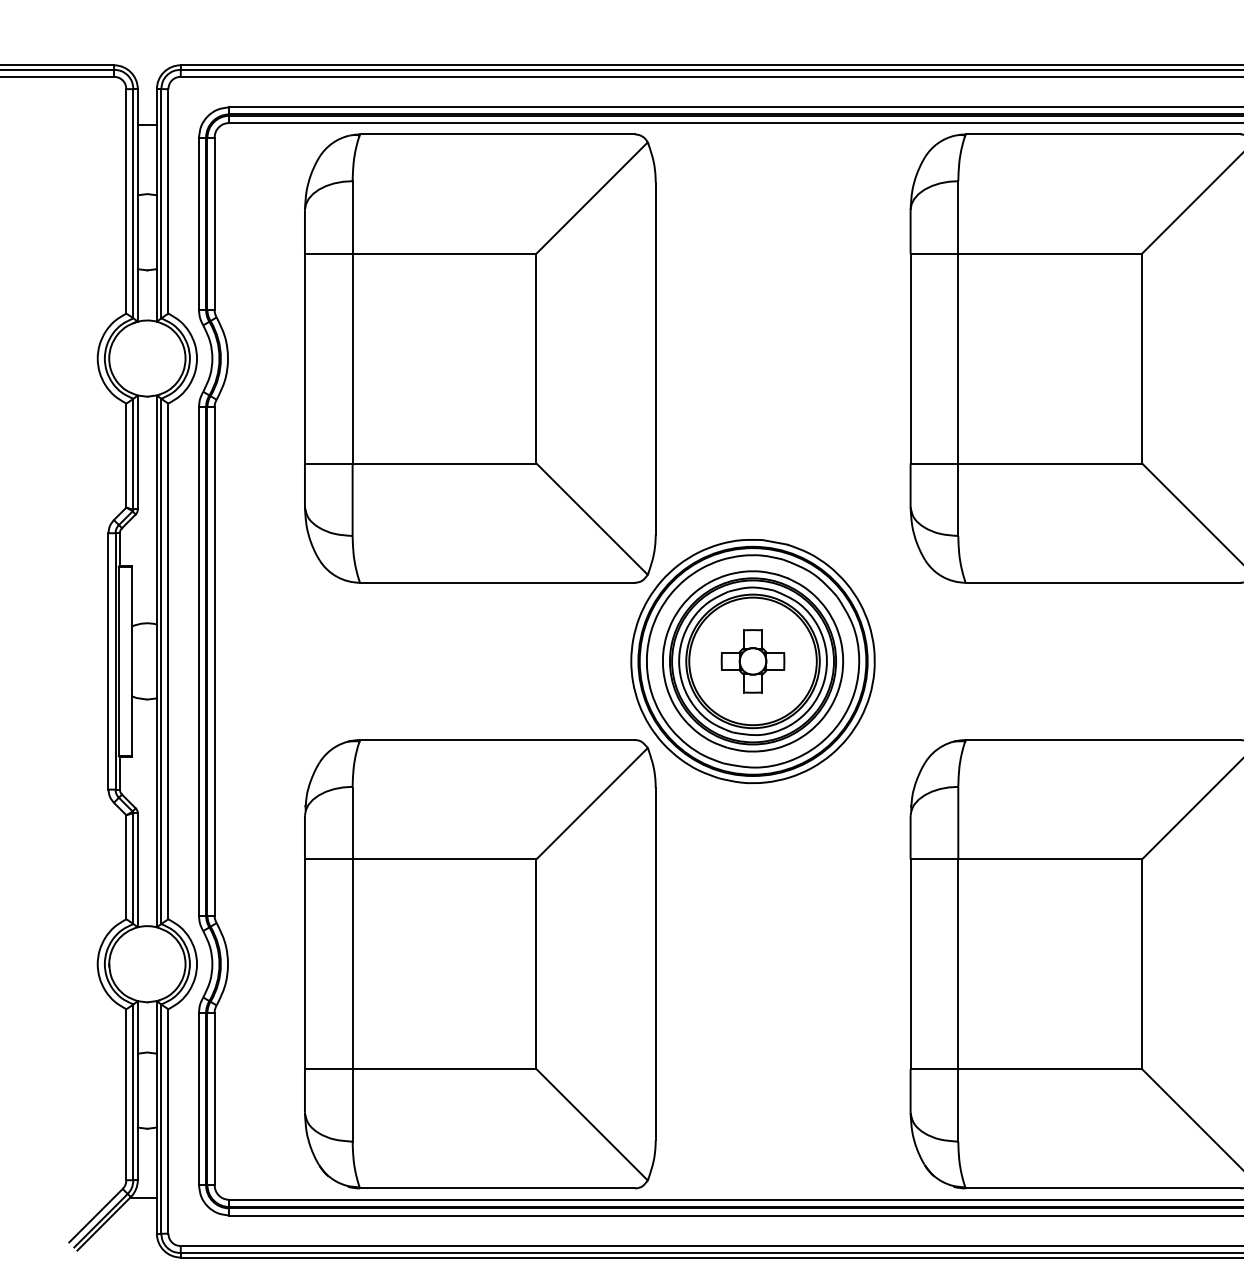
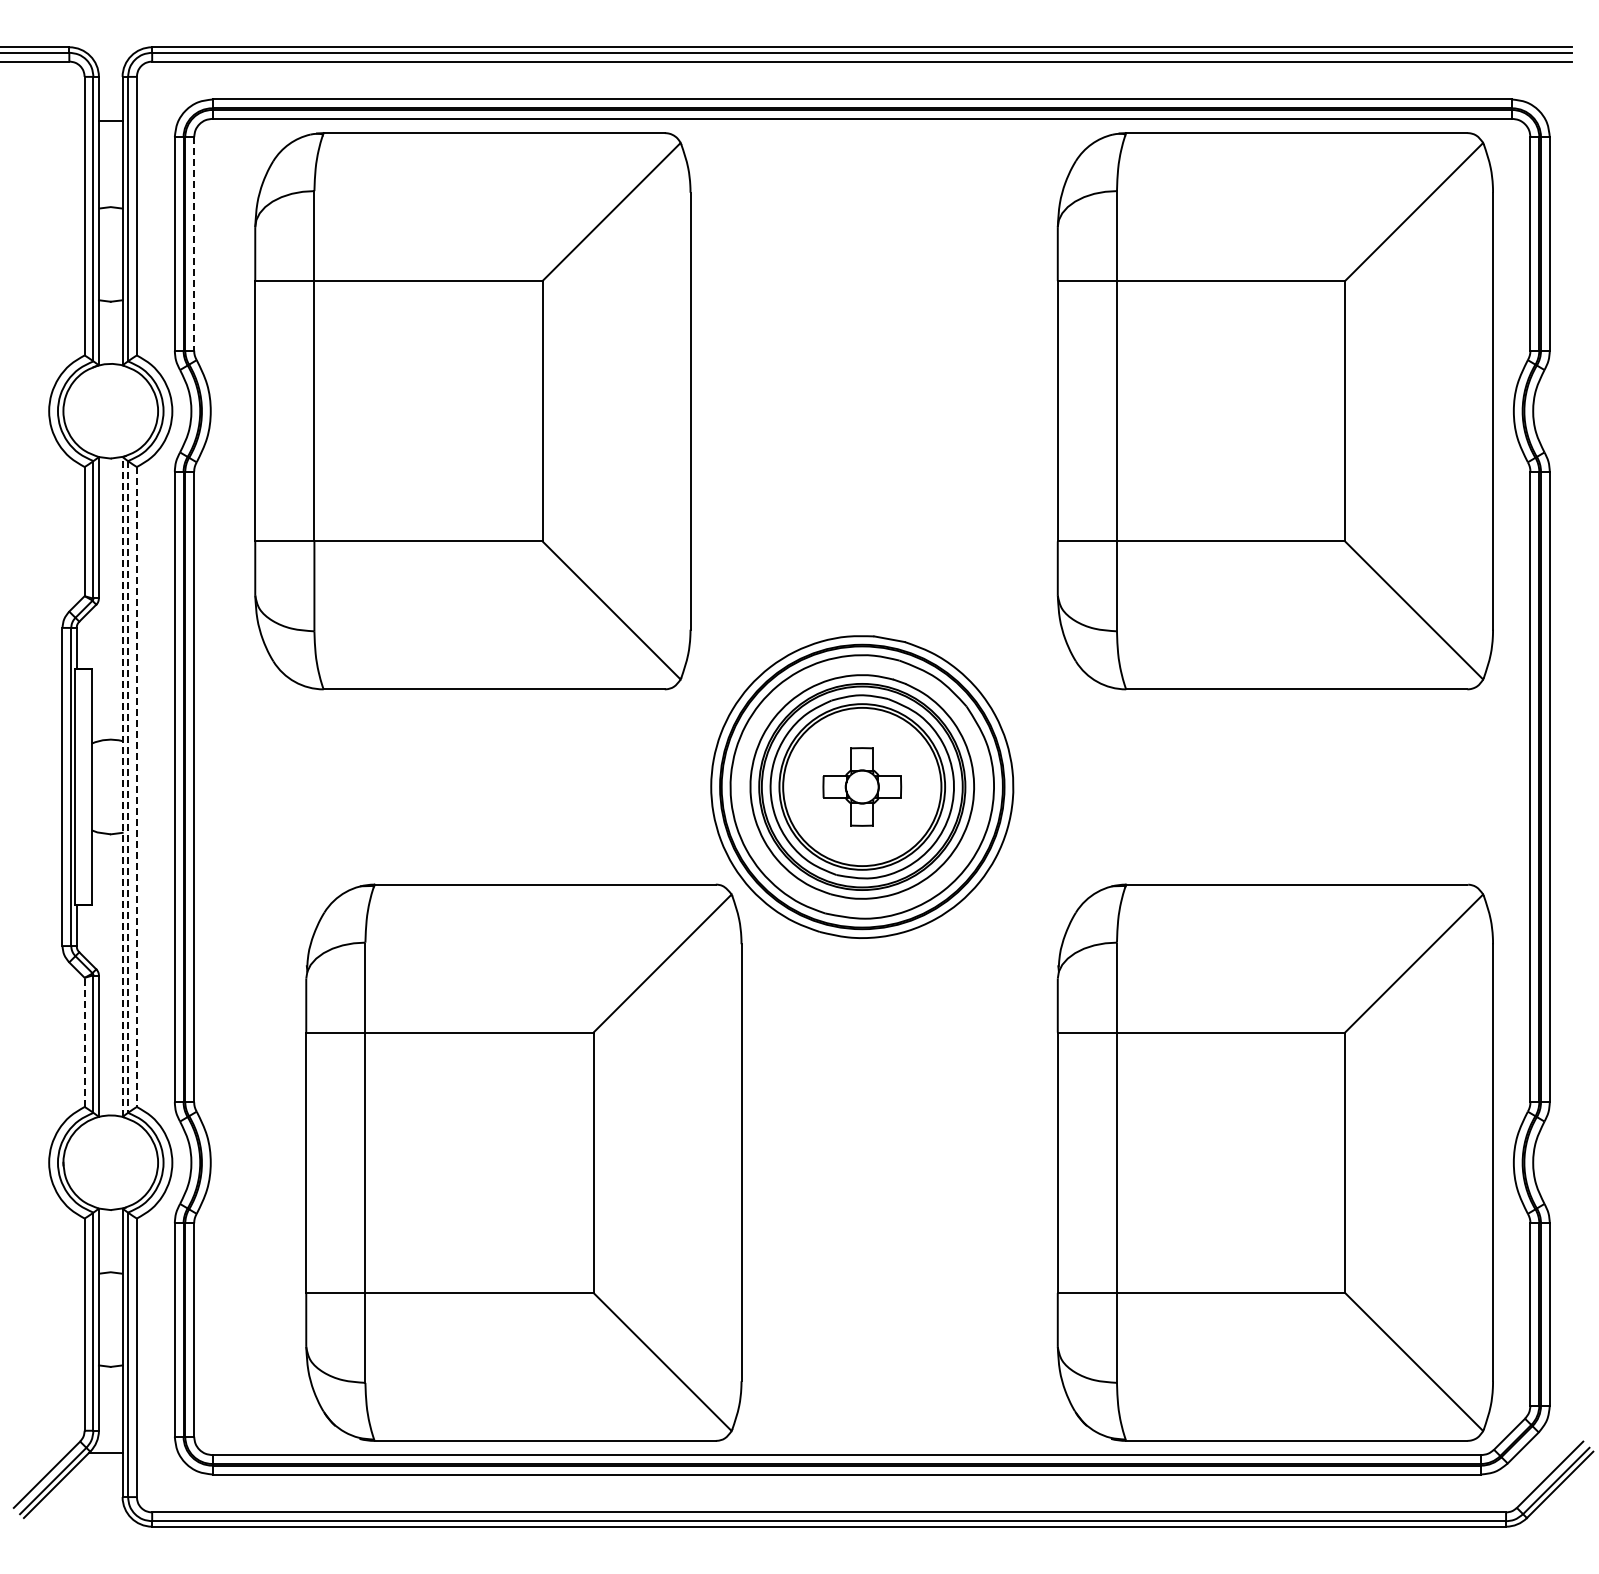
line: (214, 223) -> (194, 243), solid -> dashed
part: (480, 358) -> (472, 411), moved
line: (156, 661) -> (122, 786), solid -> dashed
line: (161, 661) -> (128, 787), solid -> dashed
line: (168, 661) -> (136, 787), solid -> dashed
line: (126, 867) -> (84, 1042), solid -> dashed

